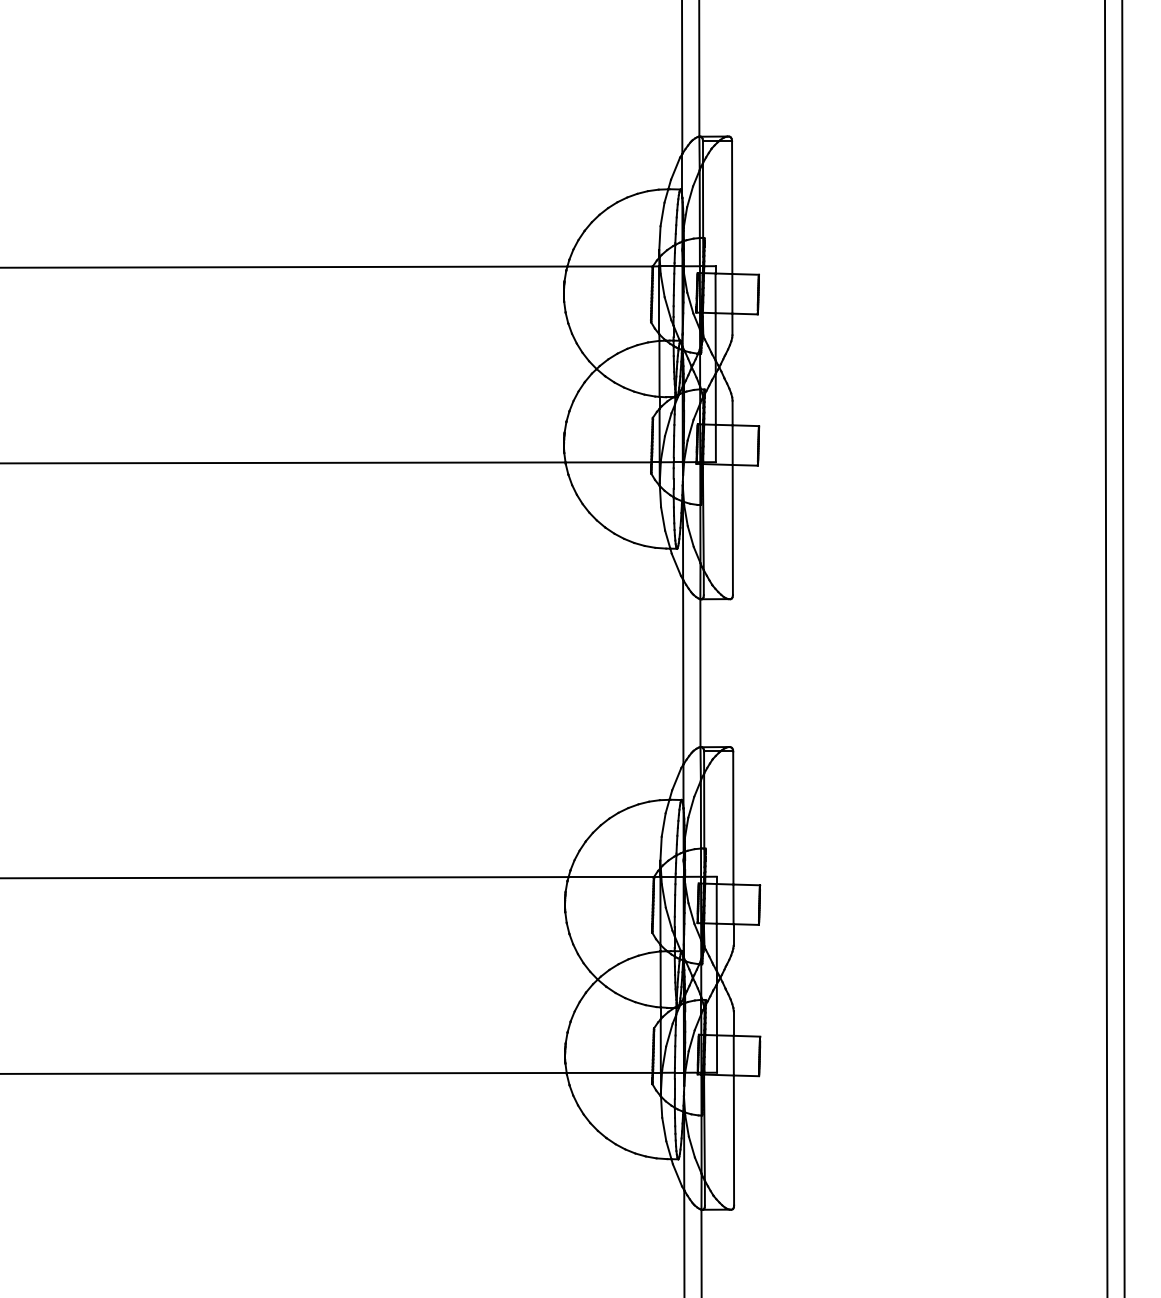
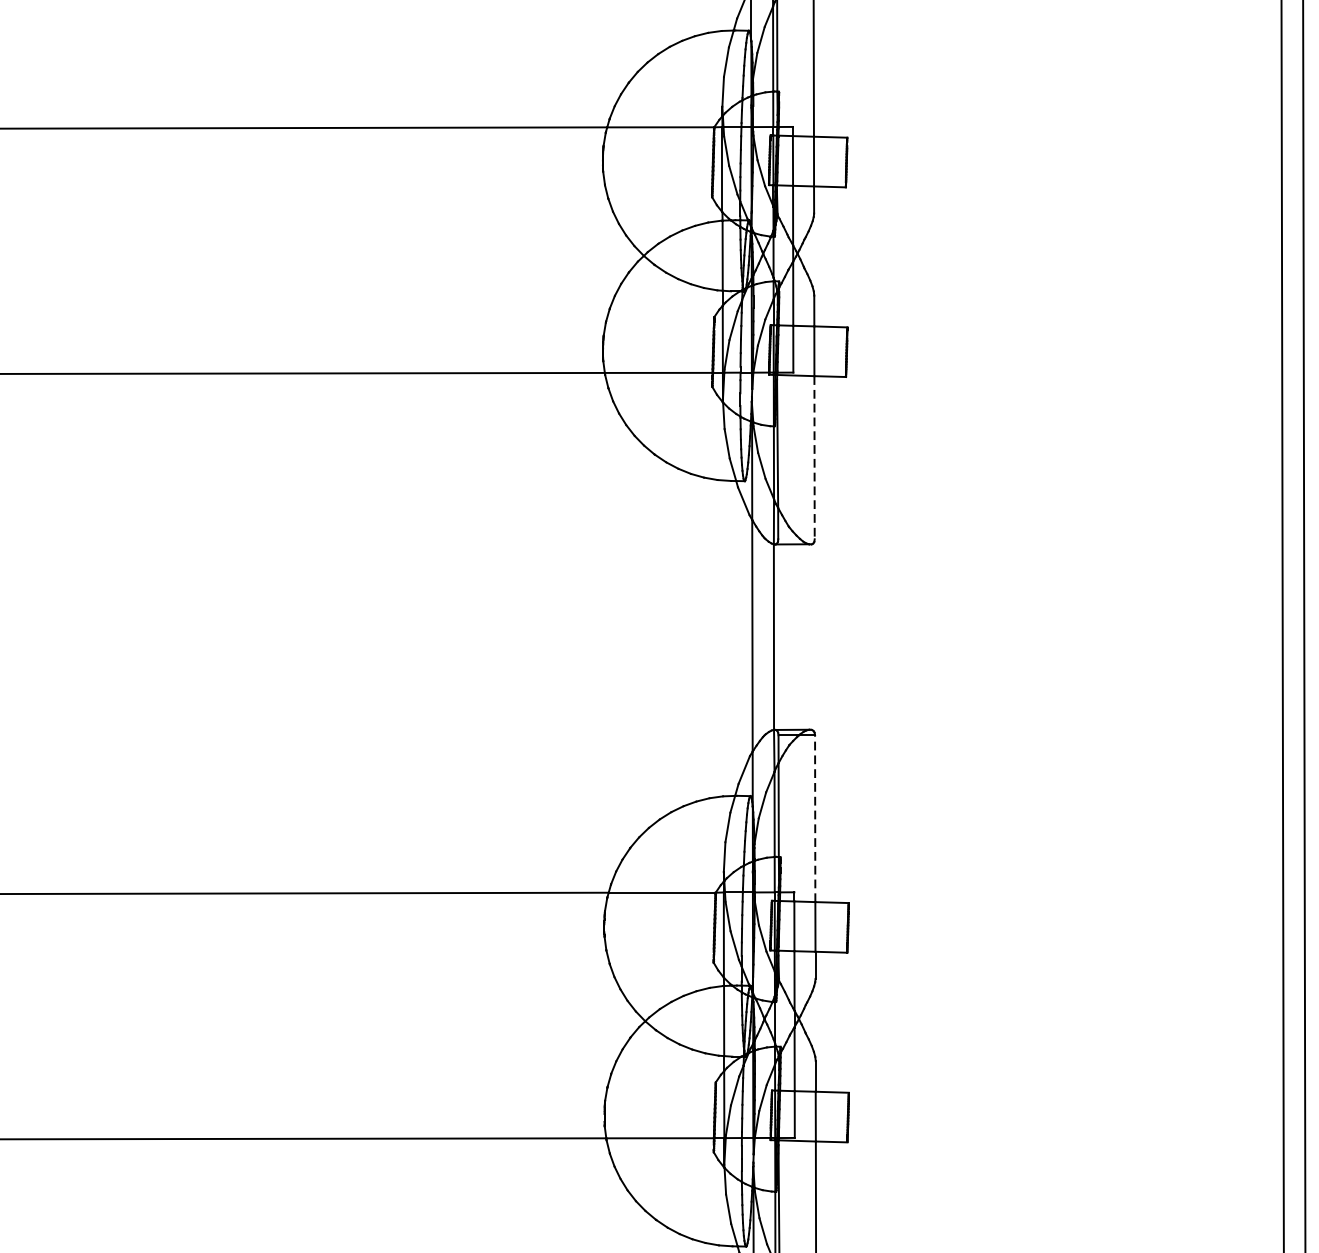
line: (732, 530) -> (814, 458), solid -> dashed
line: (733, 818) -> (815, 819), solid -> dashed

